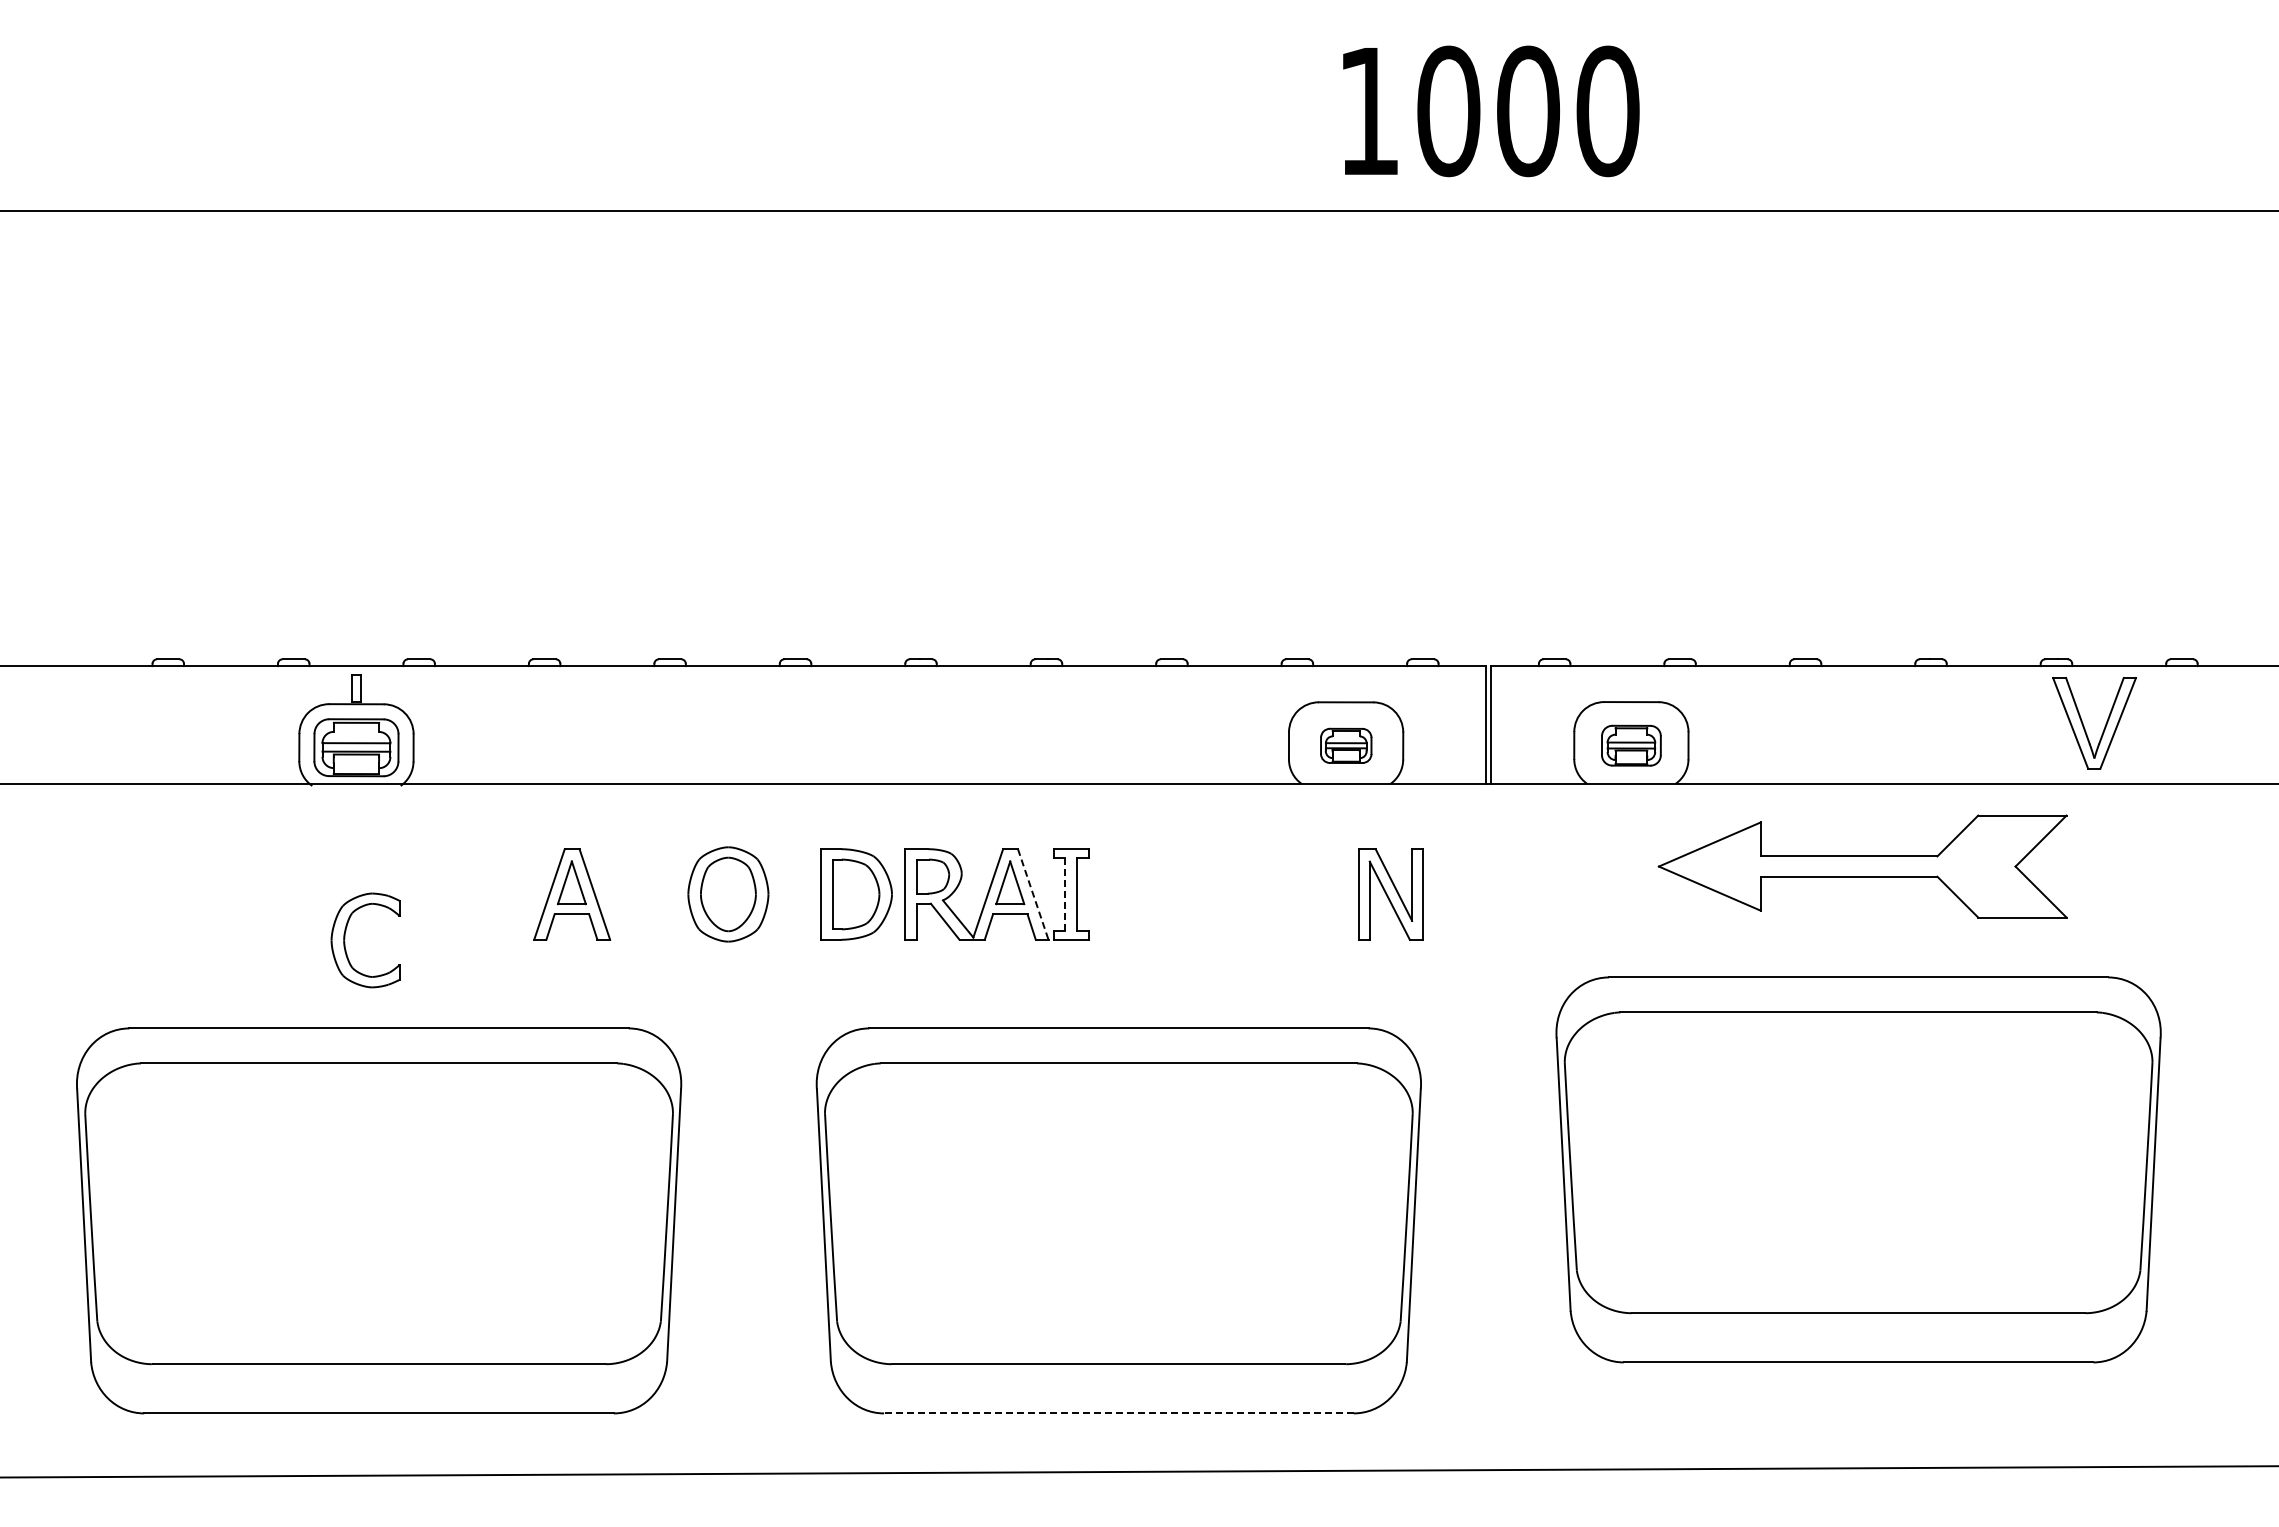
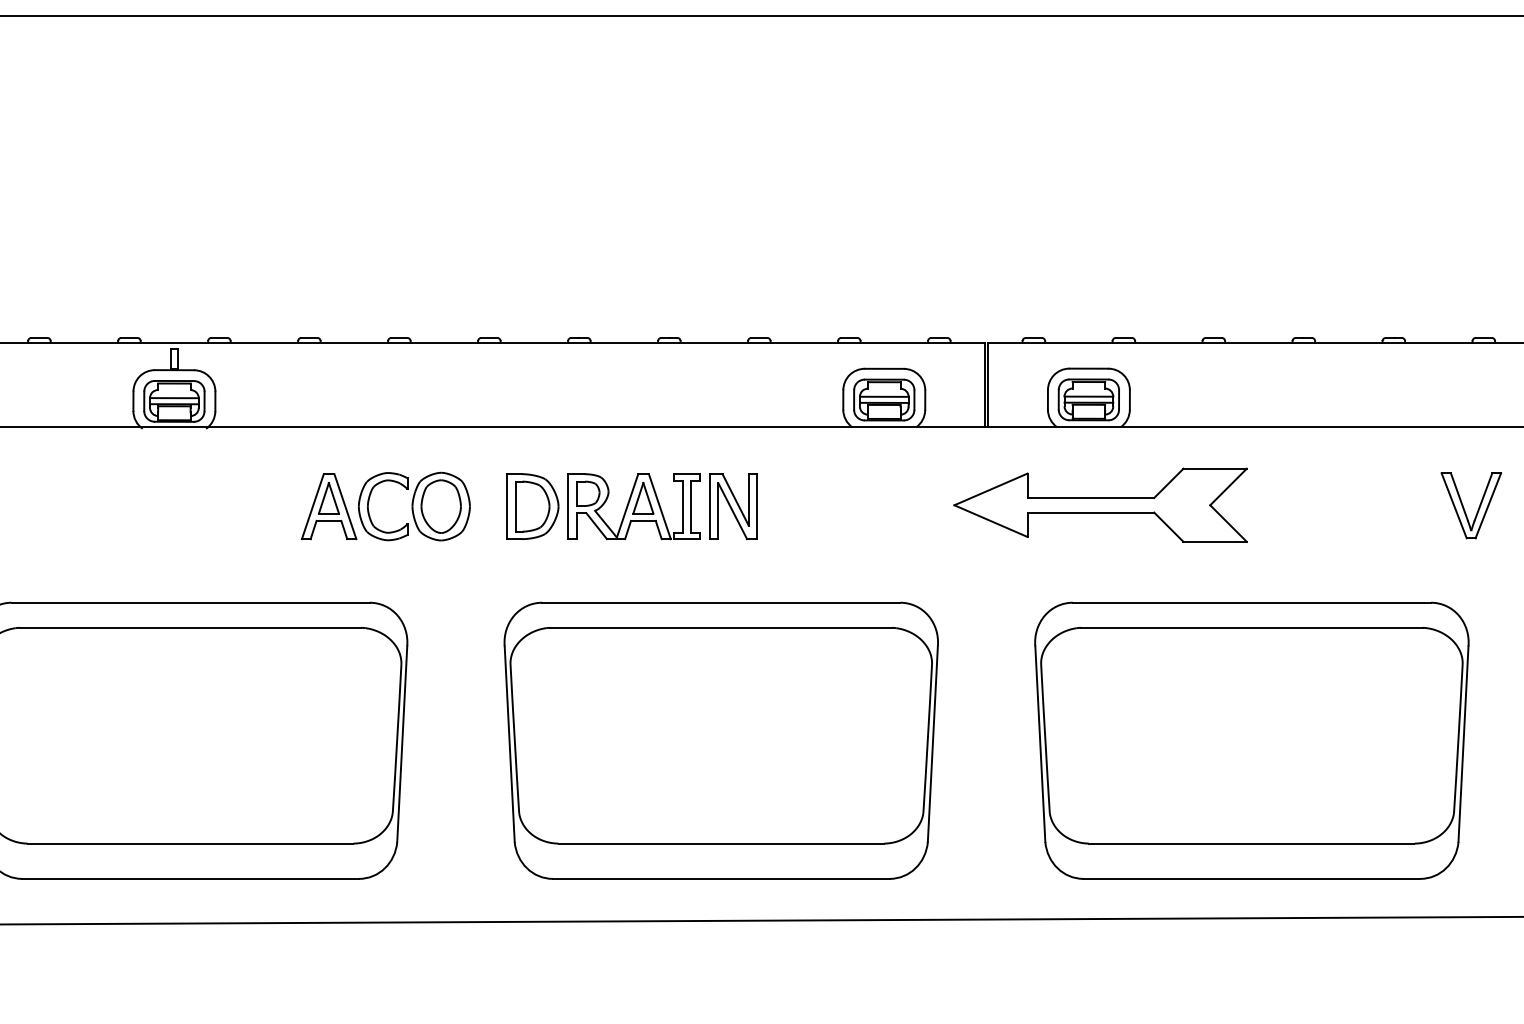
part: (2084, 725) -> (1464, 507), moved
part: (1346, 745) -> (884, 399), size x1.67
part: (1631, 745) -> (1088, 399), size x1.43
part: (1862, 866) -> (1100, 505), moved
line: (1065, 893) -> (683, 505), dashed -> solid
line: (1033, 894) -> (660, 506), dashed -> solid
part: (1390, 894) -> (733, 506), moved
part: (345, 939) -> (368, 505), moved
part: (1858, 1169) -> (1251, 740), moved
line: (1118, 1413) -> (721, 878), dashed -> solid

